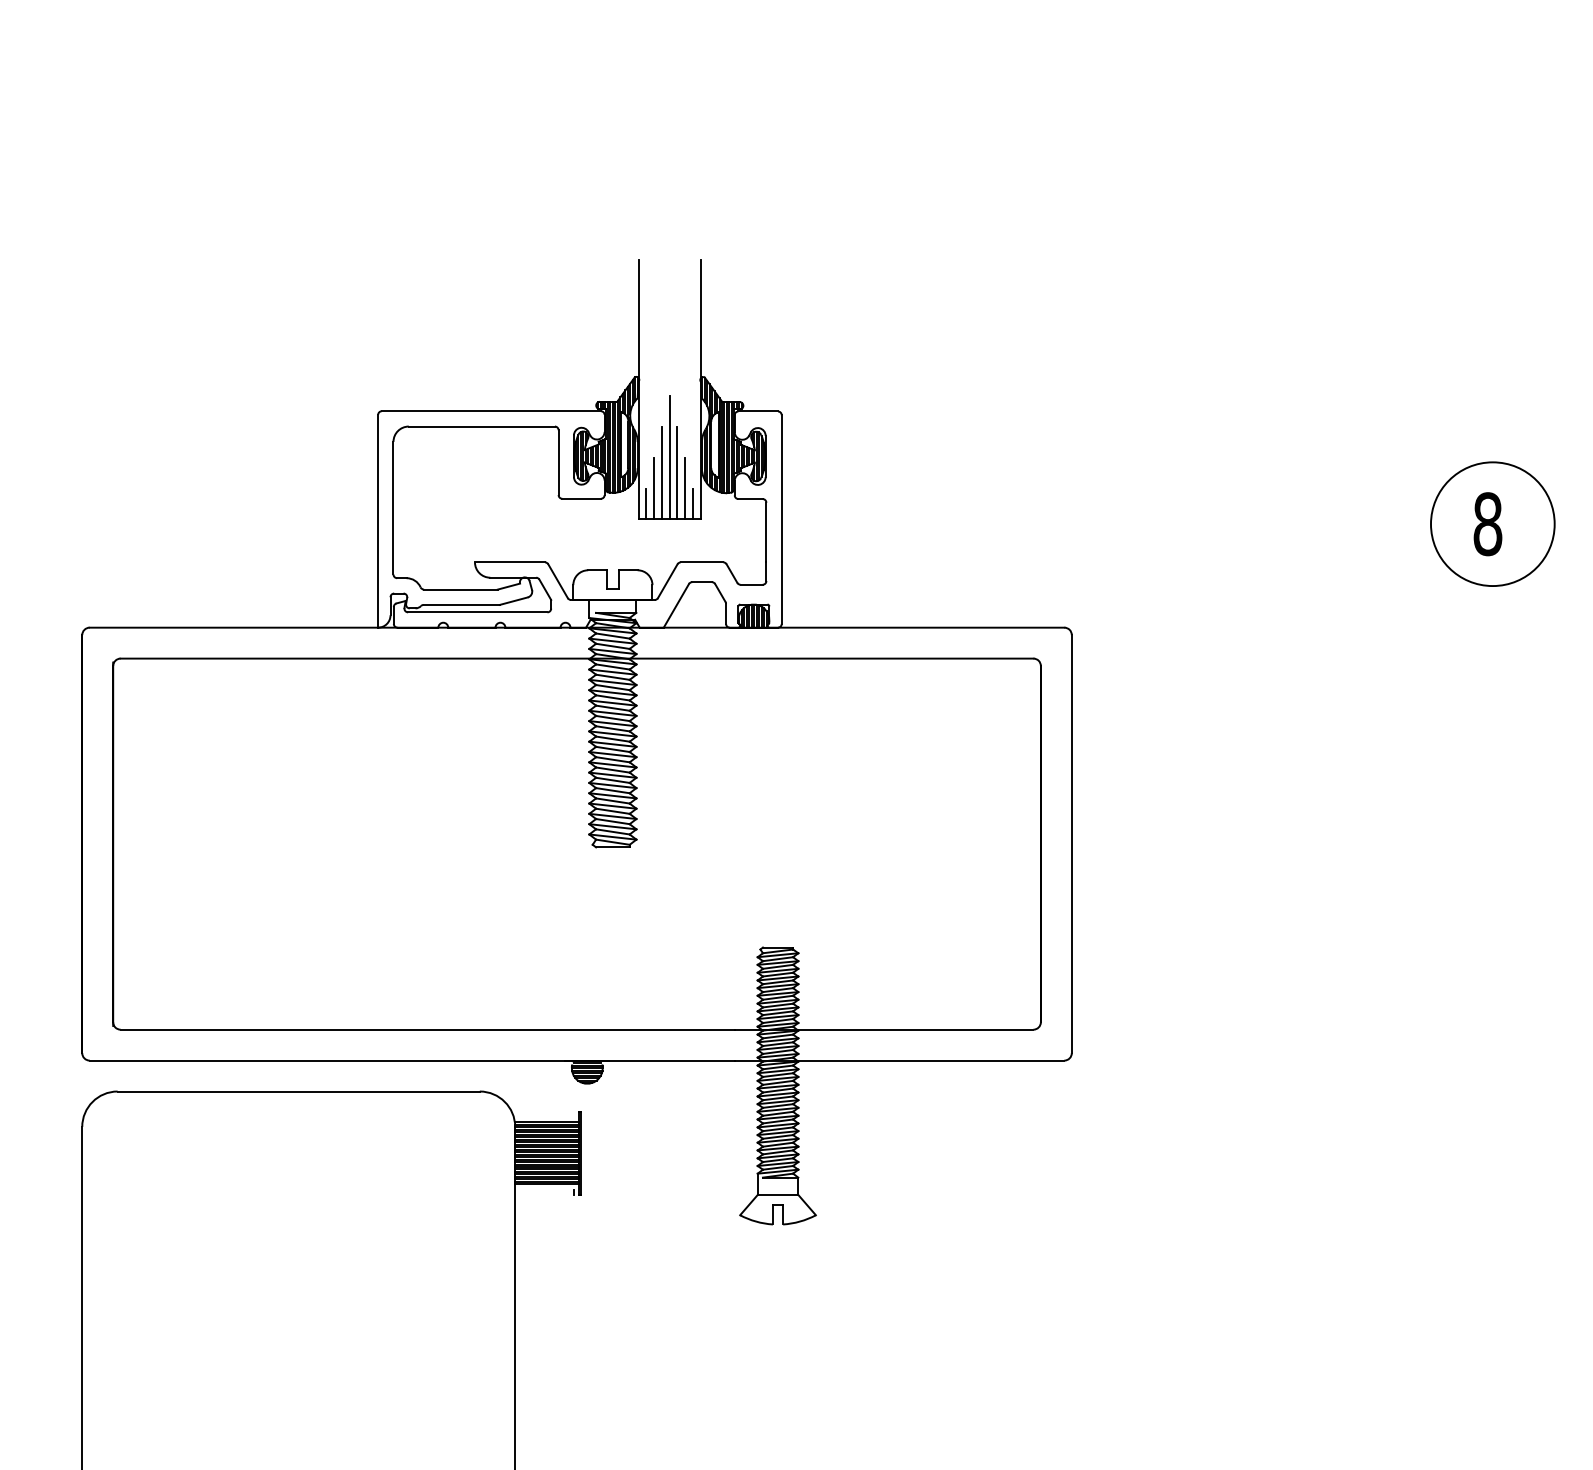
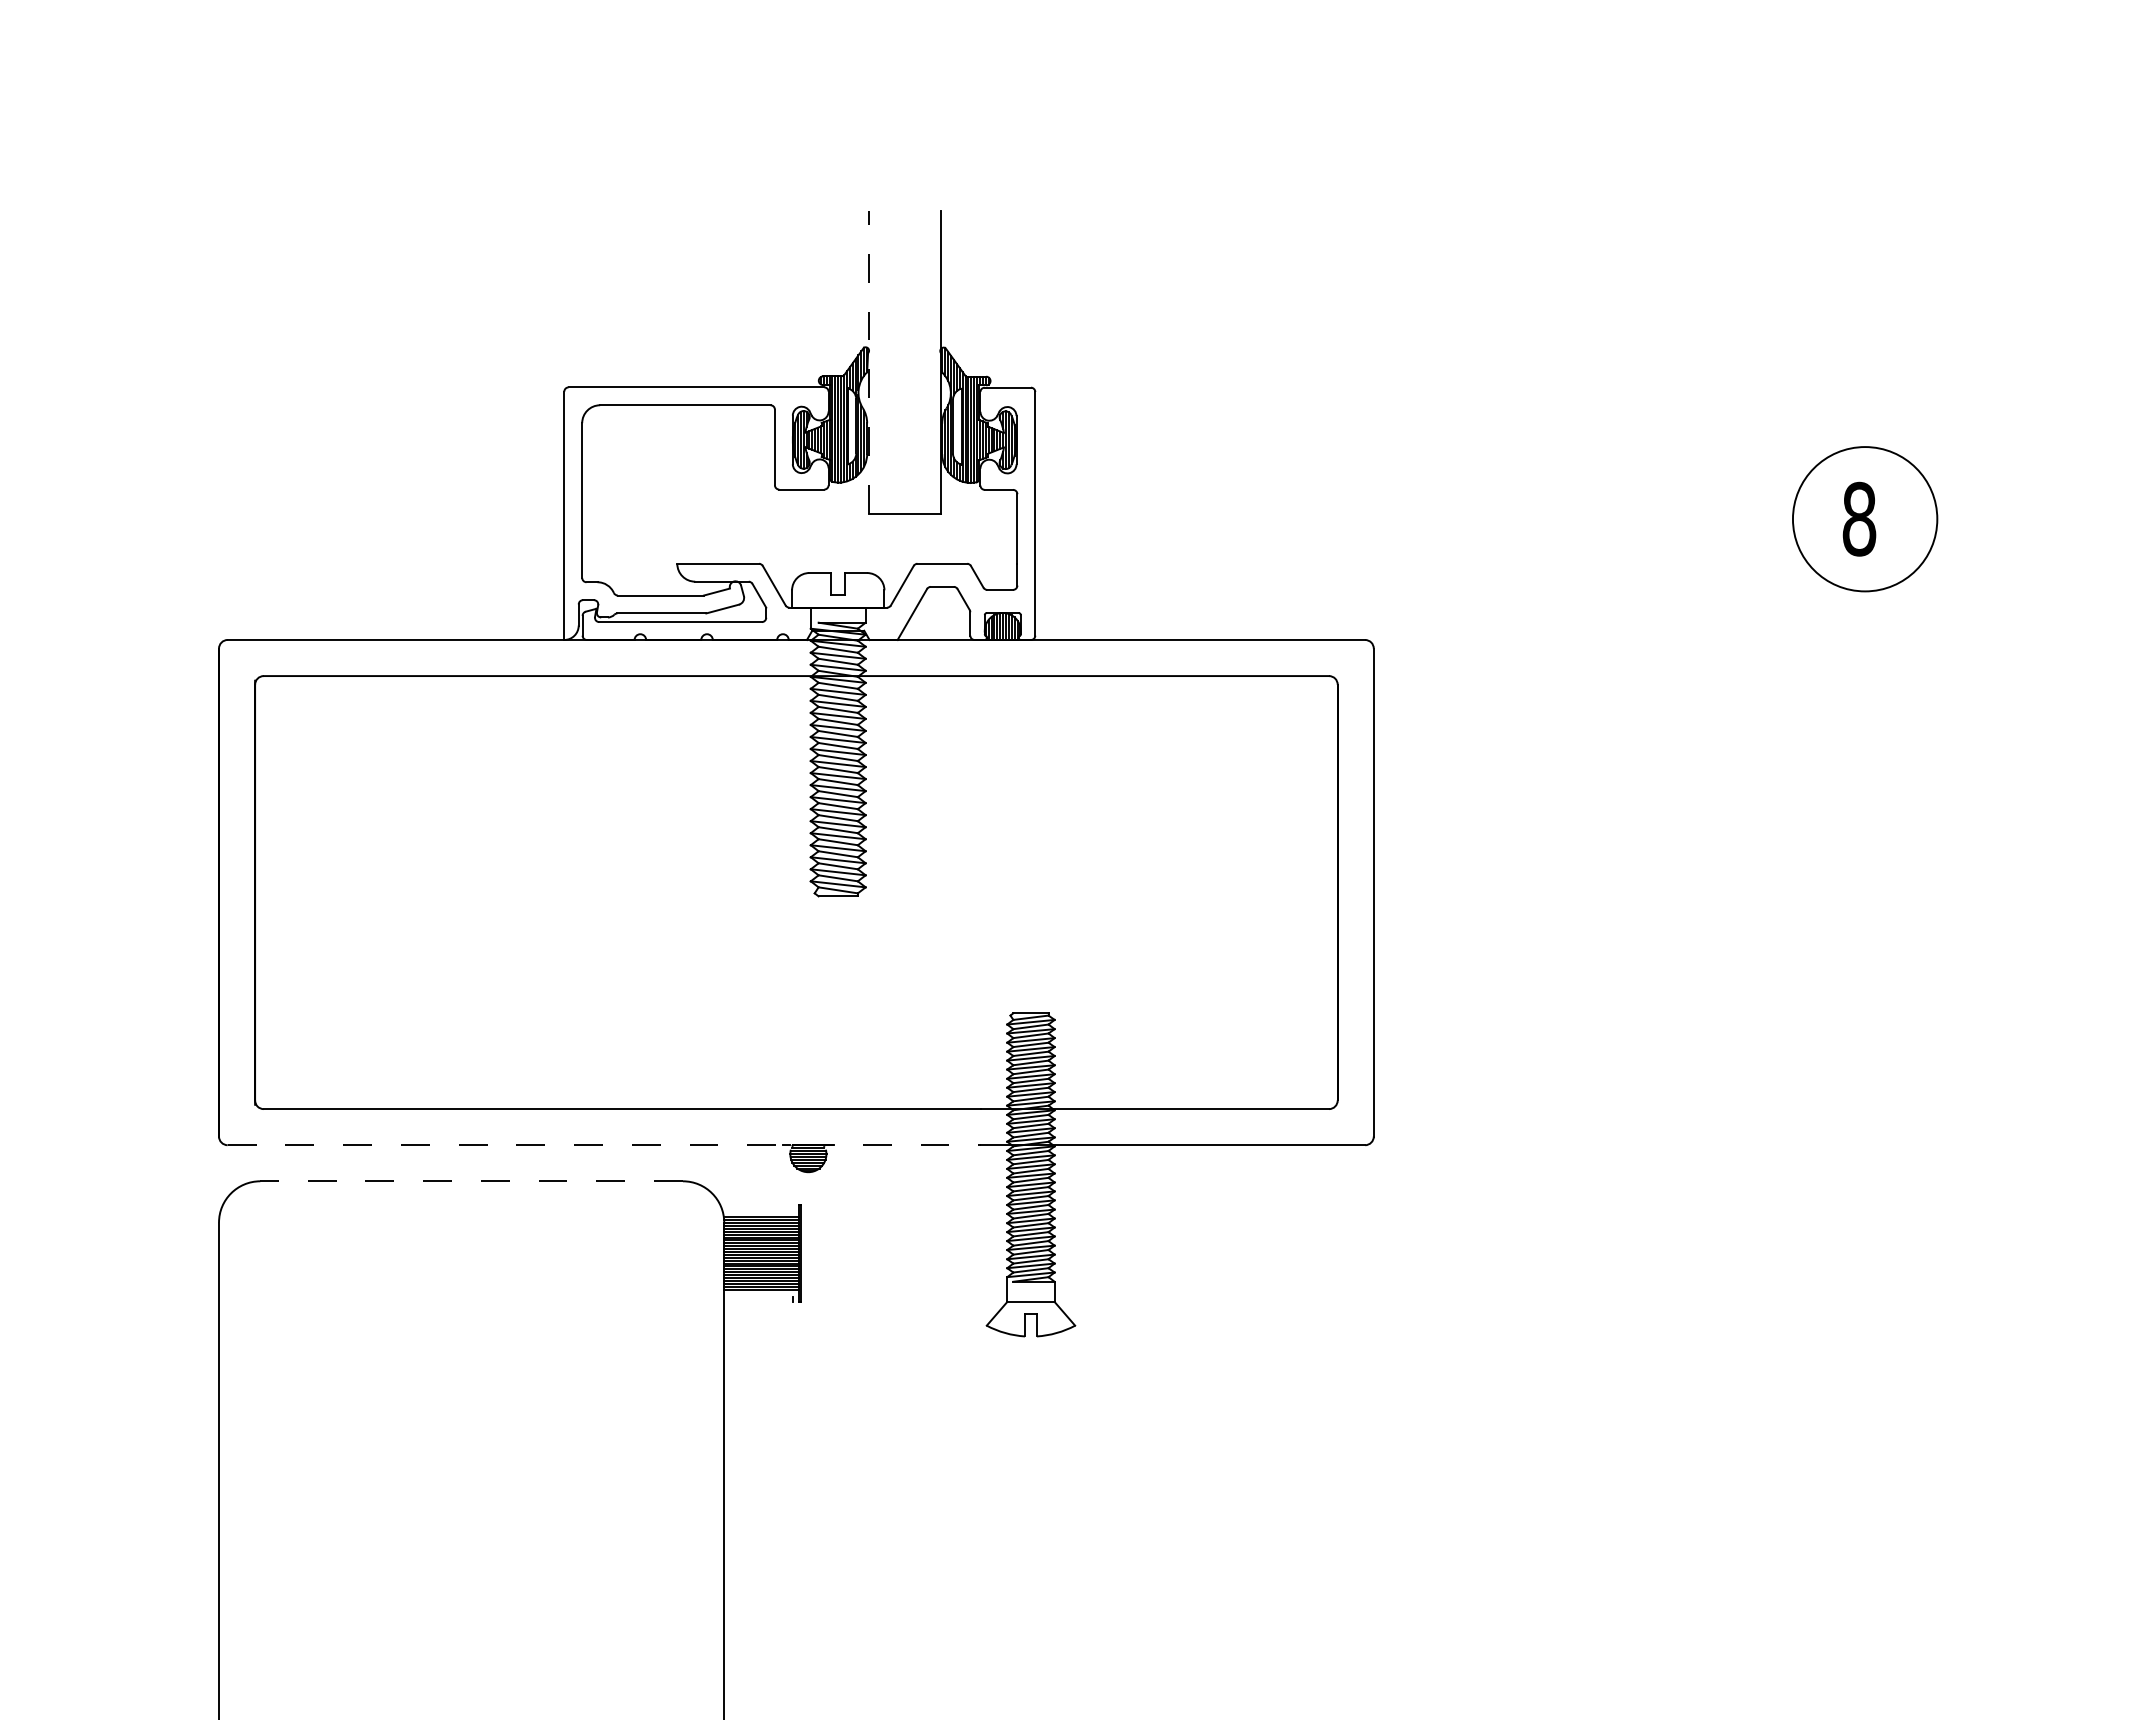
line: (638, 389) -> (868, 362), solid -> dashed
line: (669, 457) -> (904, 441), removed
line: (661, 473) -> (895, 459), removed
line: (677, 473) -> (913, 459), removed
line: (654, 488) -> (886, 477), removed
line: (685, 488) -> (922, 477), removed
line: (646, 503) -> (877, 495), removed
line: (692, 503) -> (931, 495), removed
line: (412, 1060) -> (604, 1145), solid -> dashed
line: (298, 1091) -> (471, 1181), solid -> dashed

